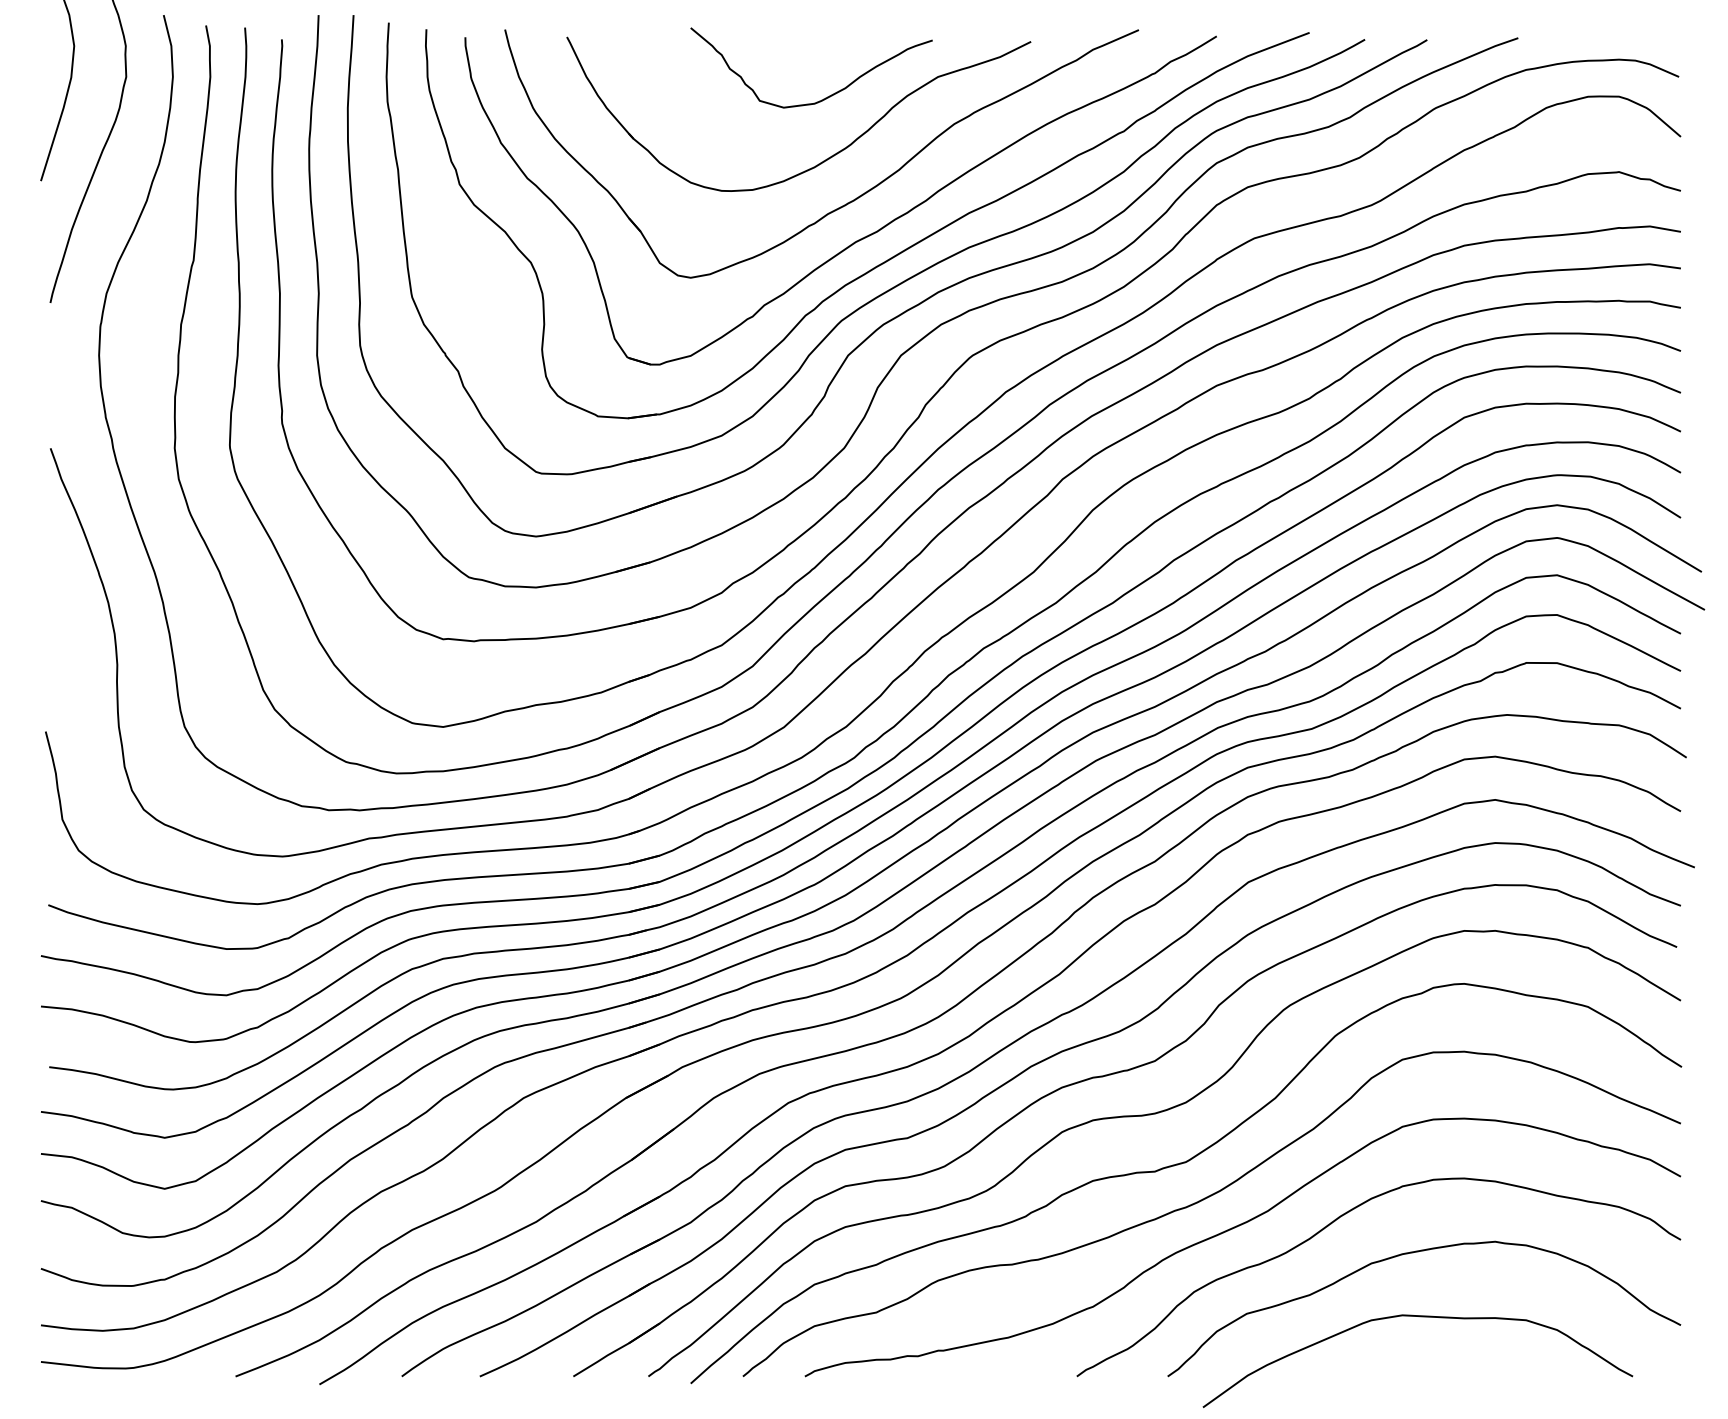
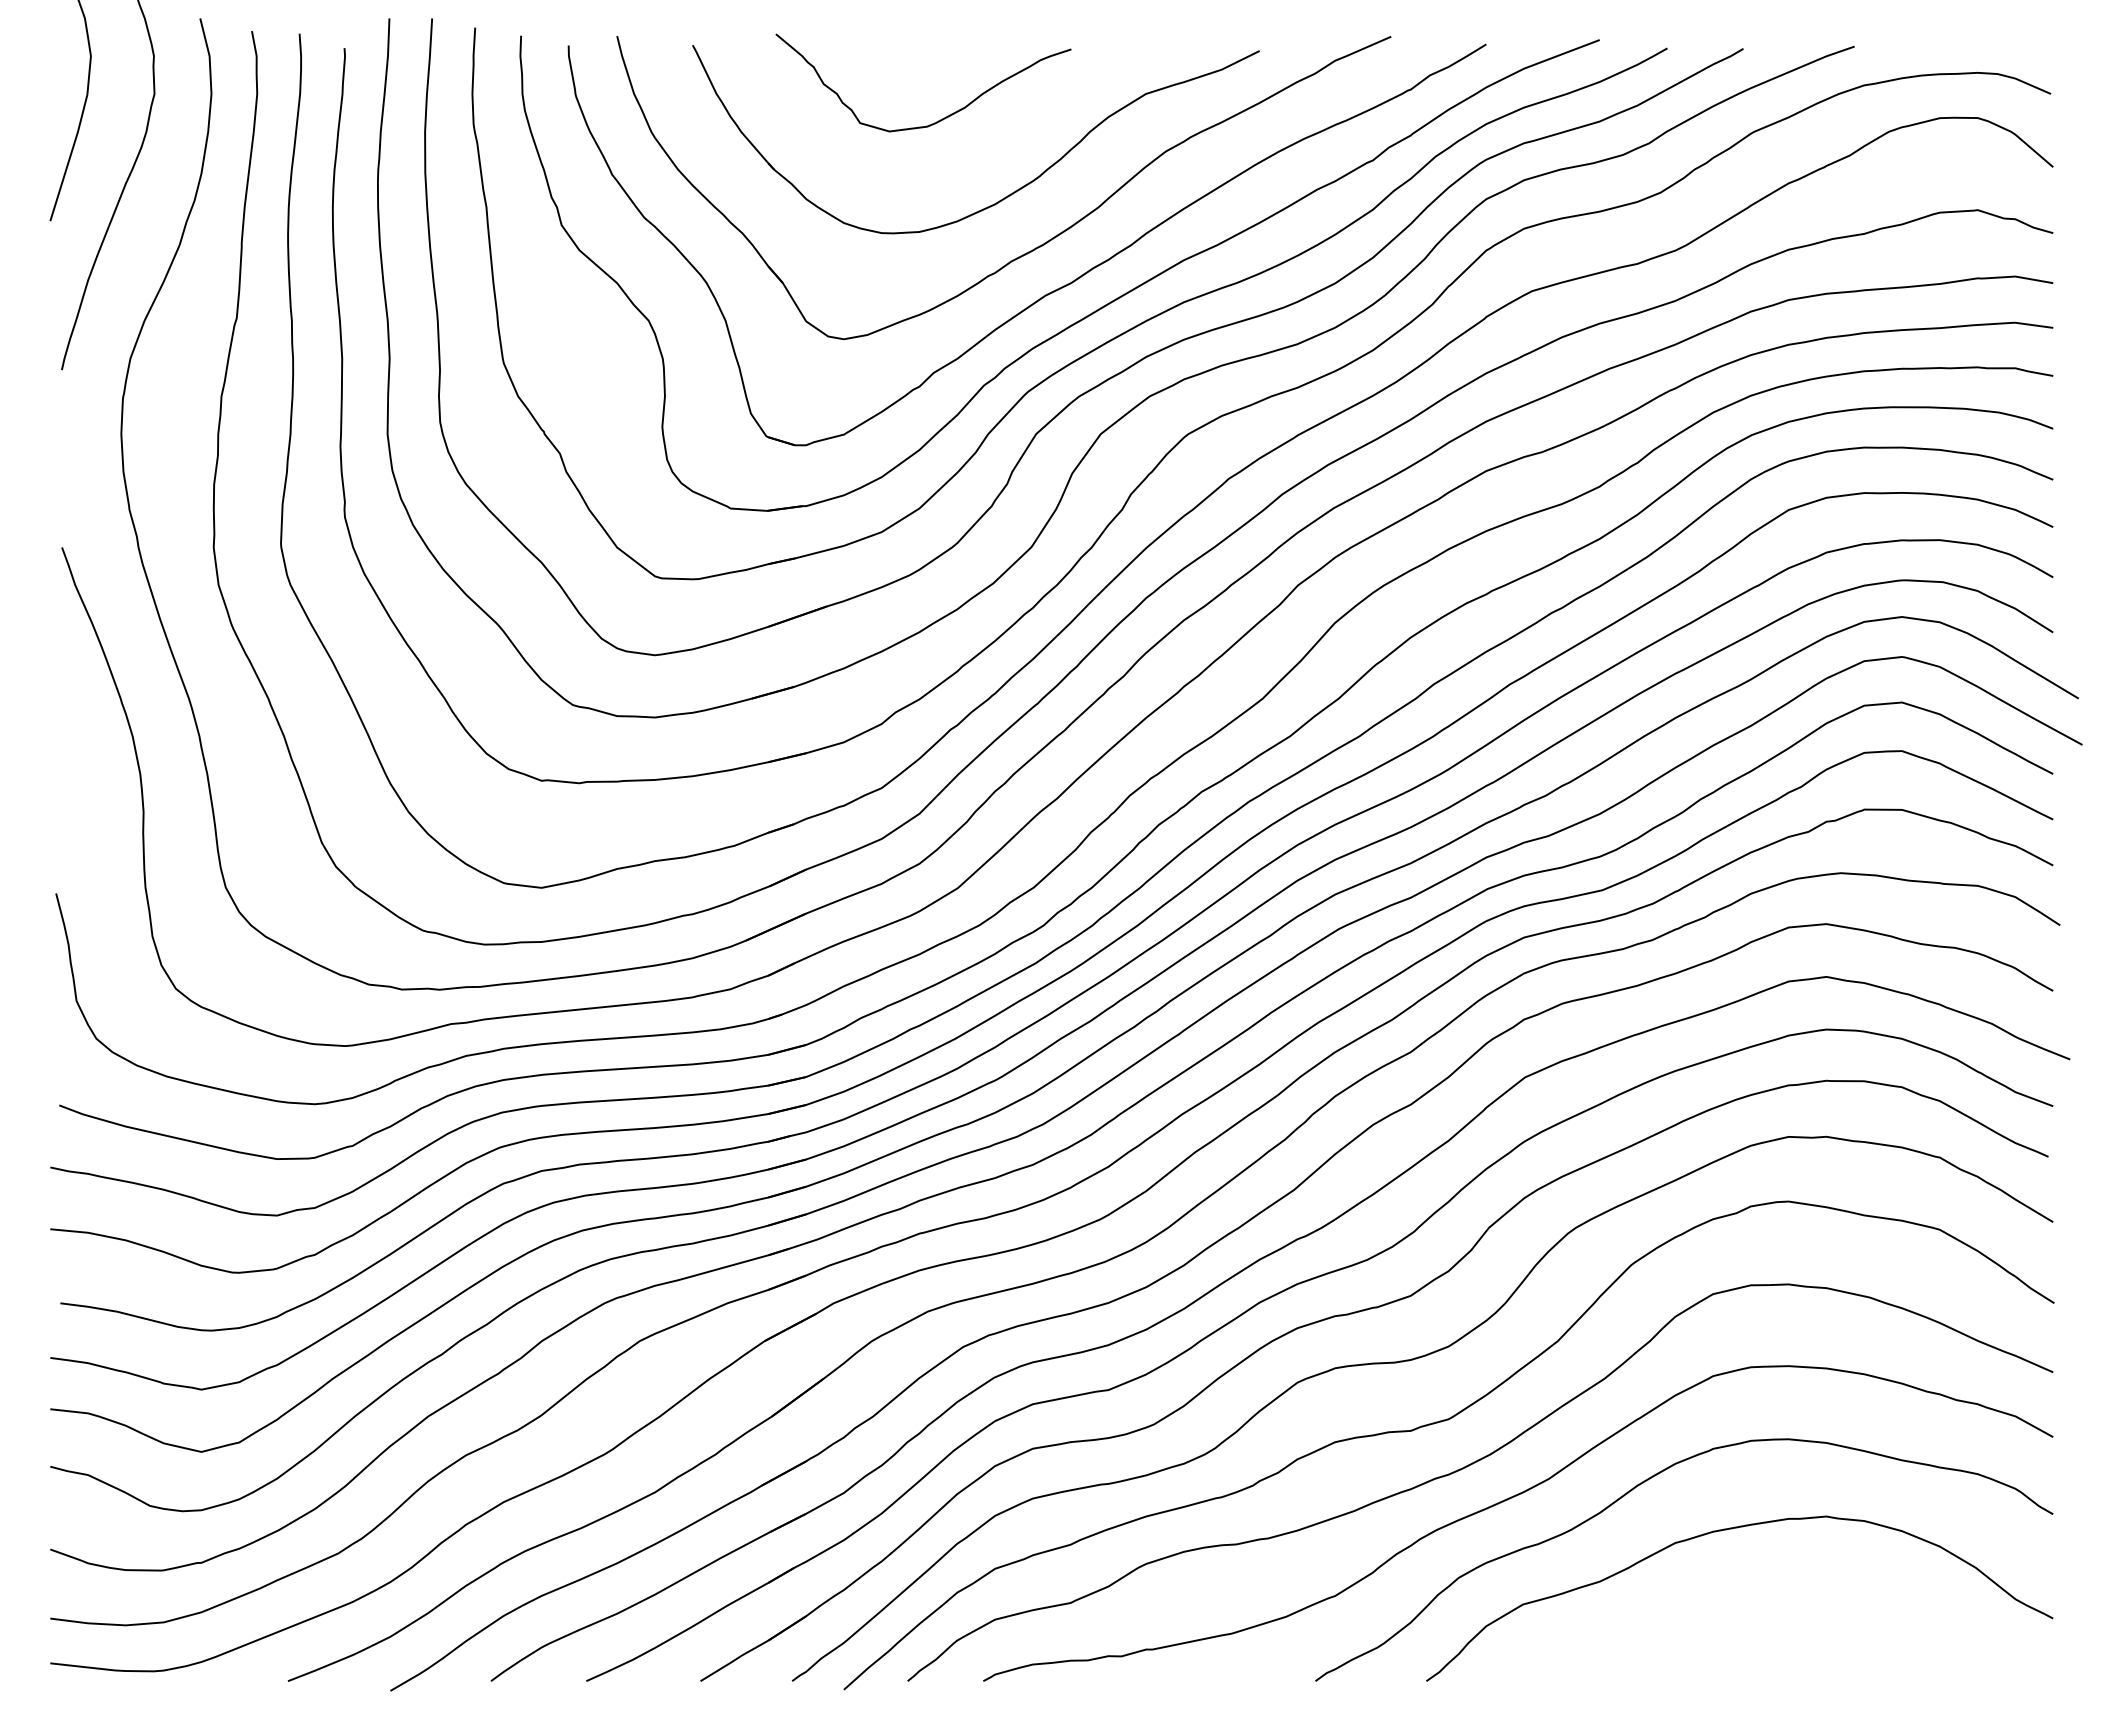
curve: (827, 97) -> (942, 118), moved
curve: (1417, 1317) -> (1731, 1608), removed

